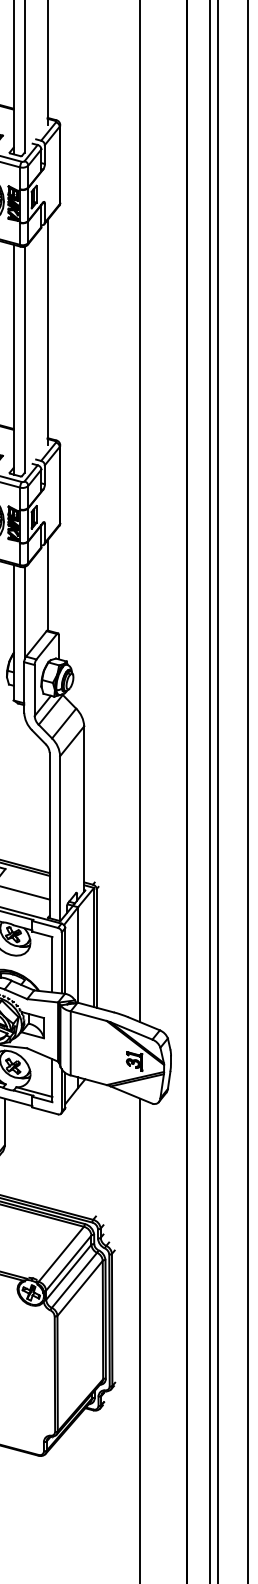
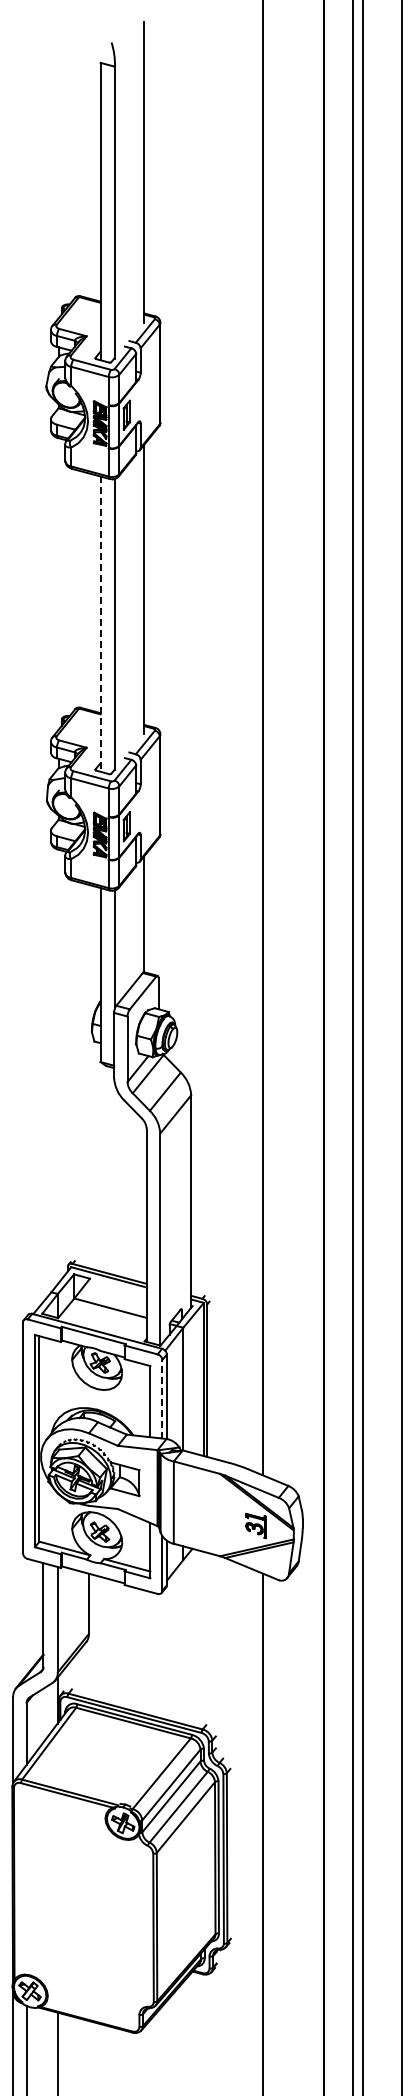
line: (13, 359) -> (100, 624), solid -> dashed
line: (61, 962) -> (162, 1398), solid -> dashed

